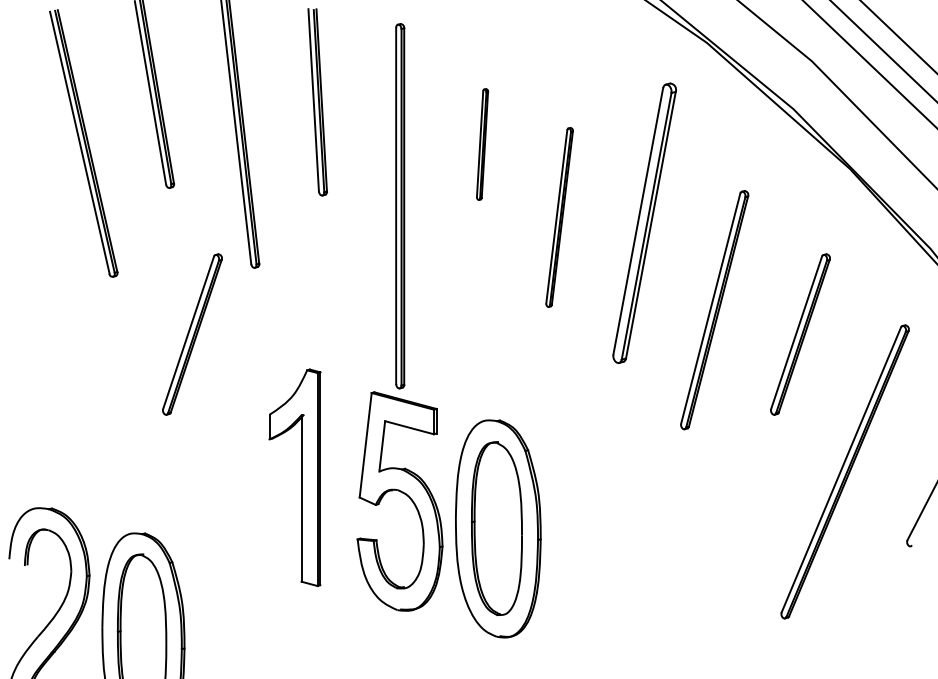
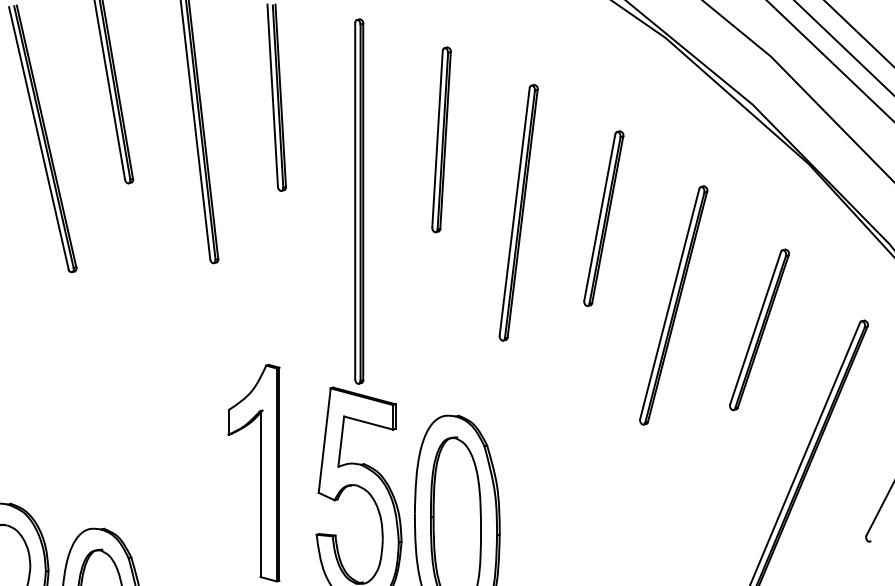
part: (482, 144) -> (441, 139), size x1.67
part: (559, 217) -> (518, 212), size x1.43
part: (644, 223) -> (603, 218), size x0.62
part: (192, 334) -> (151, 329), removed

